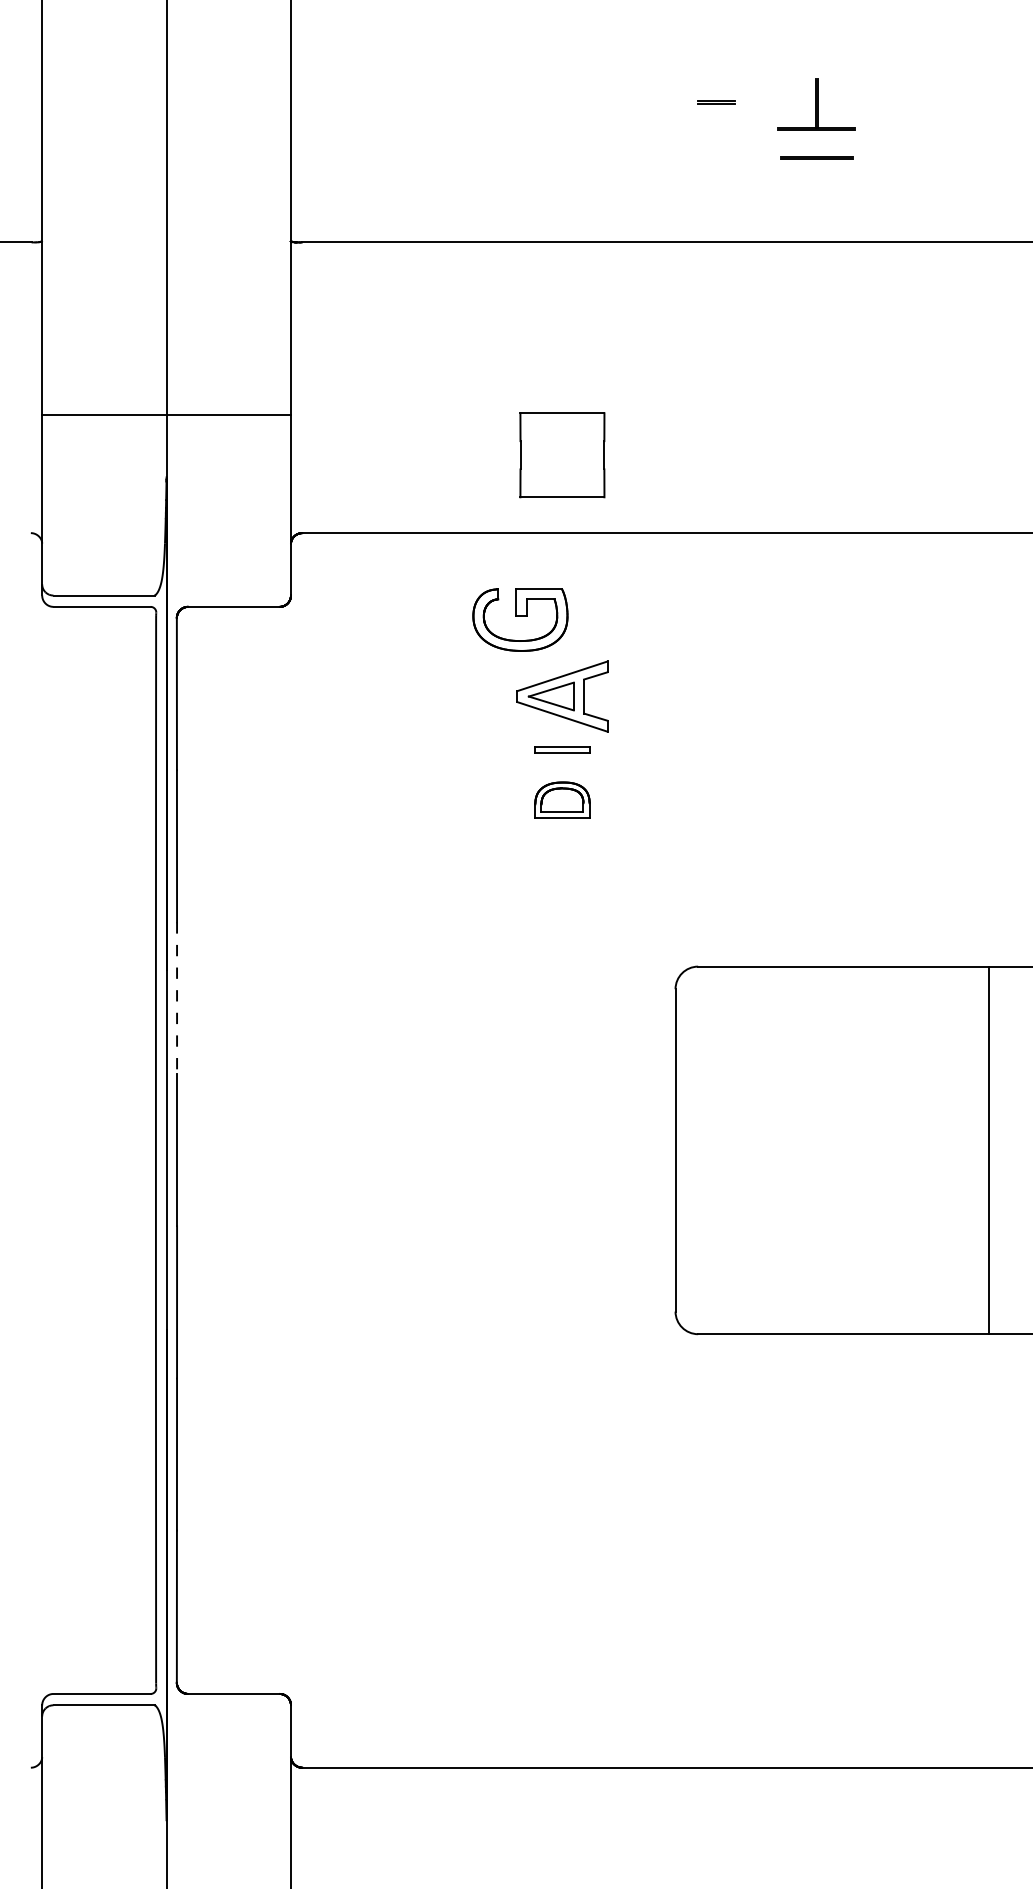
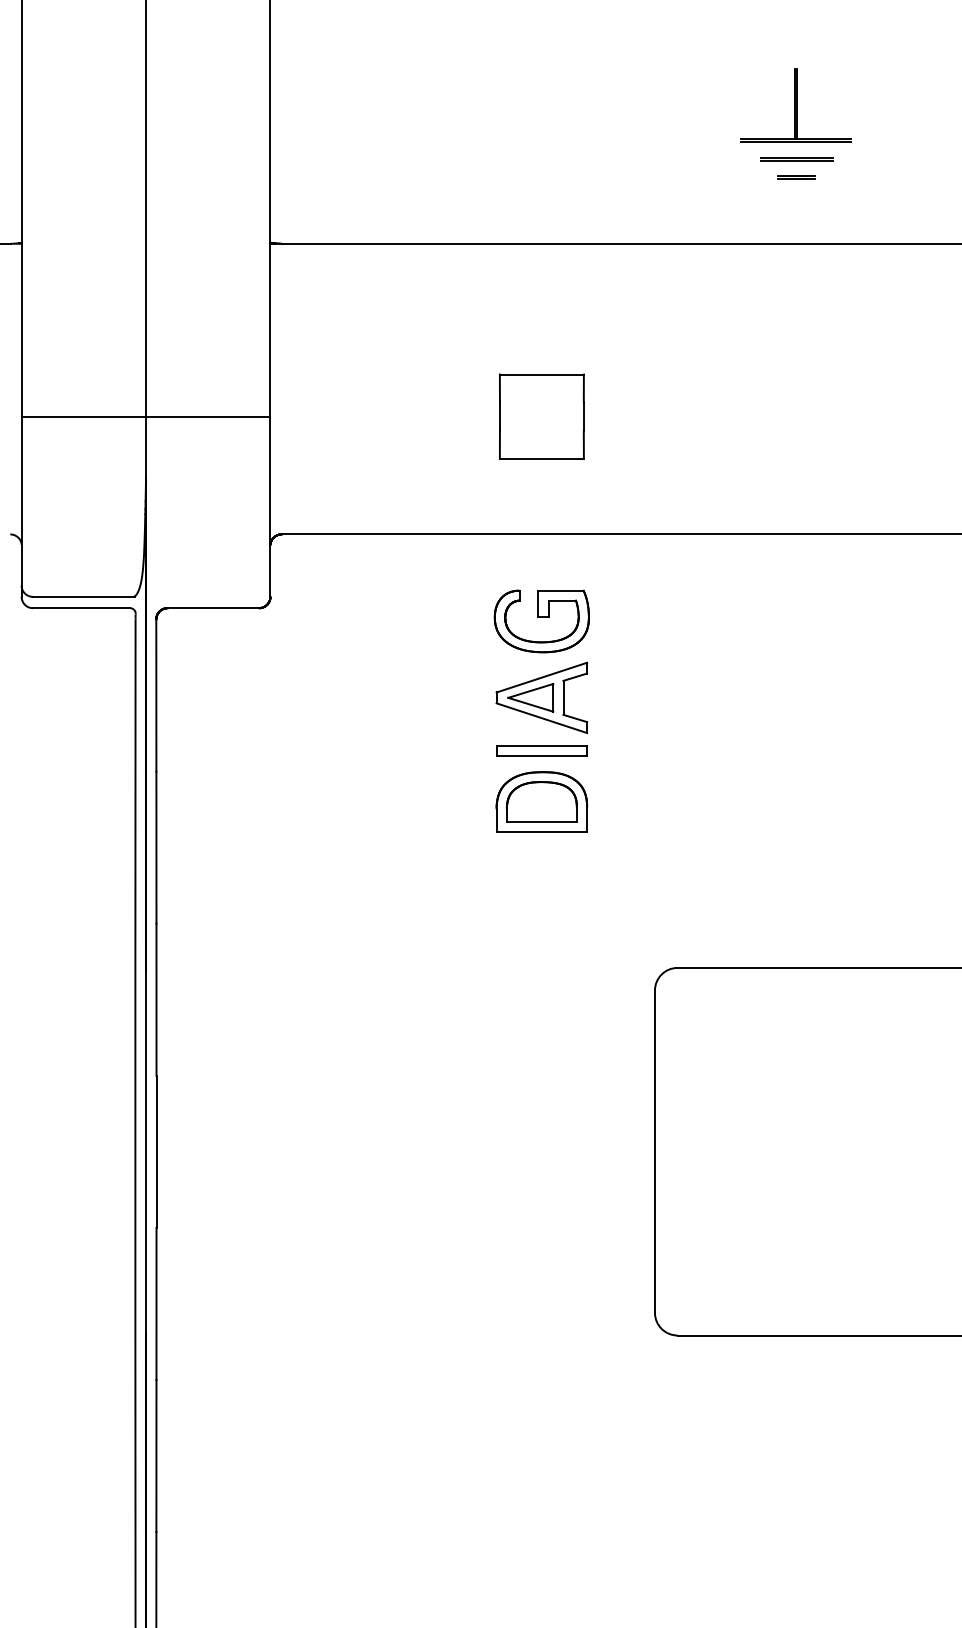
line: (716, 101) -> (795, 176), moved
part: (816, 104) -> (795, 105), size x1.43
part: (562, 455) -> (541, 416), moved
part: (520, 619) -> (541, 620), moved
part: (562, 749) -> (541, 750), size x1.67
part: (562, 799) -> (541, 800), size x1.67
line: (177, 998) -> (156, 999), dashed -> solid

